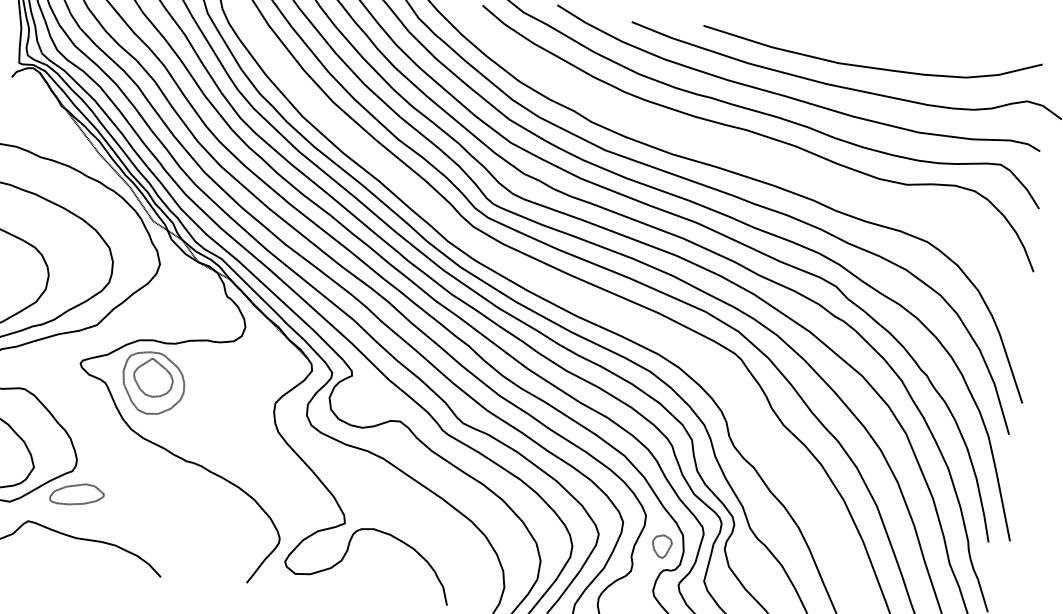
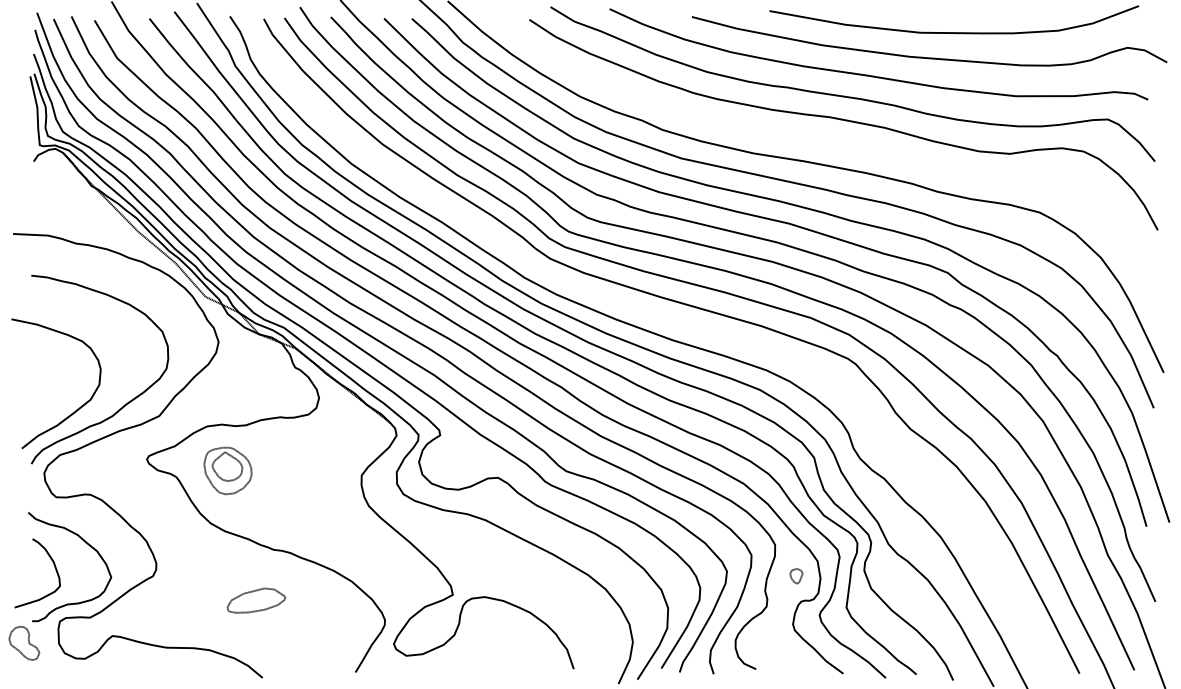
part: (153, 383) -> (227, 470), size x0.7
part: (77, 494) -> (256, 600), moved
part: (661, 546) -> (796, 576), size x0.6

